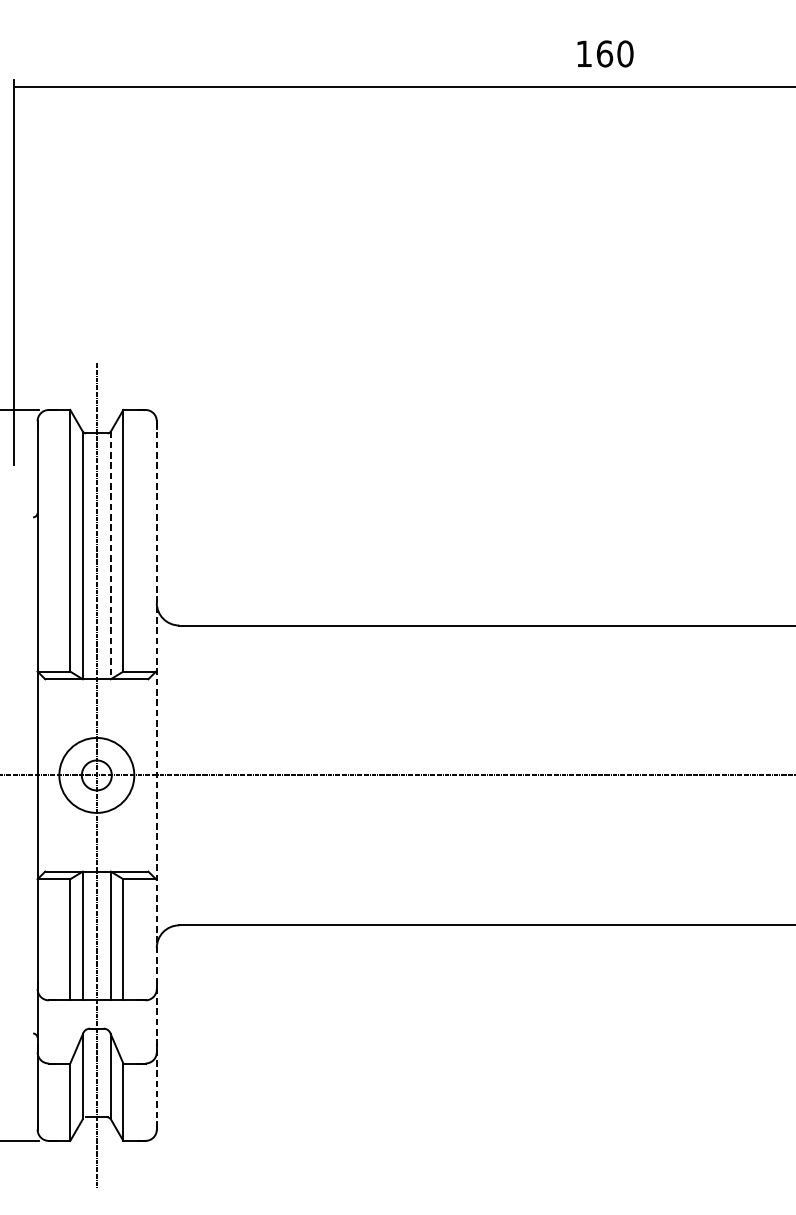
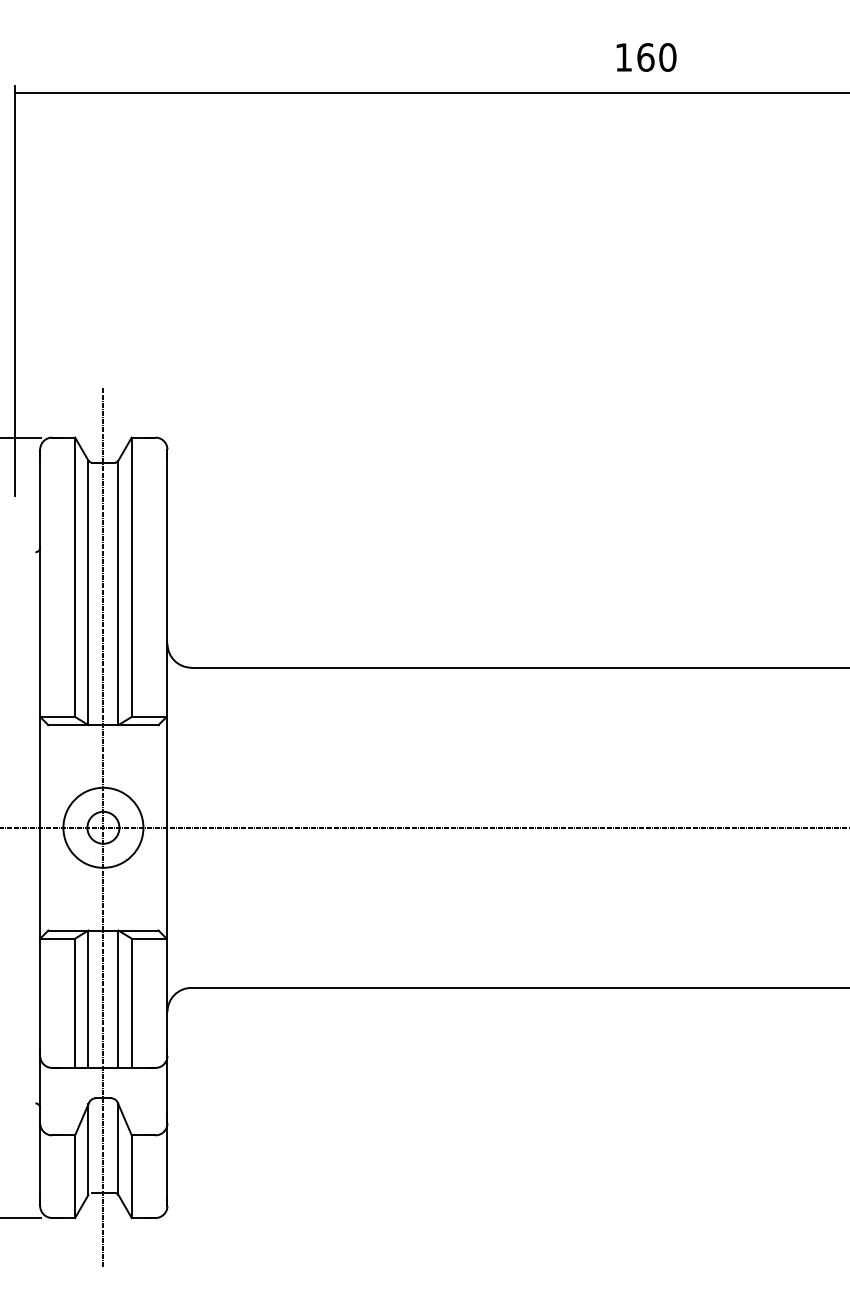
line: (110, 555) -> (118, 593), dashed -> solid
line: (156, 776) -> (167, 828), dashed -> solid

